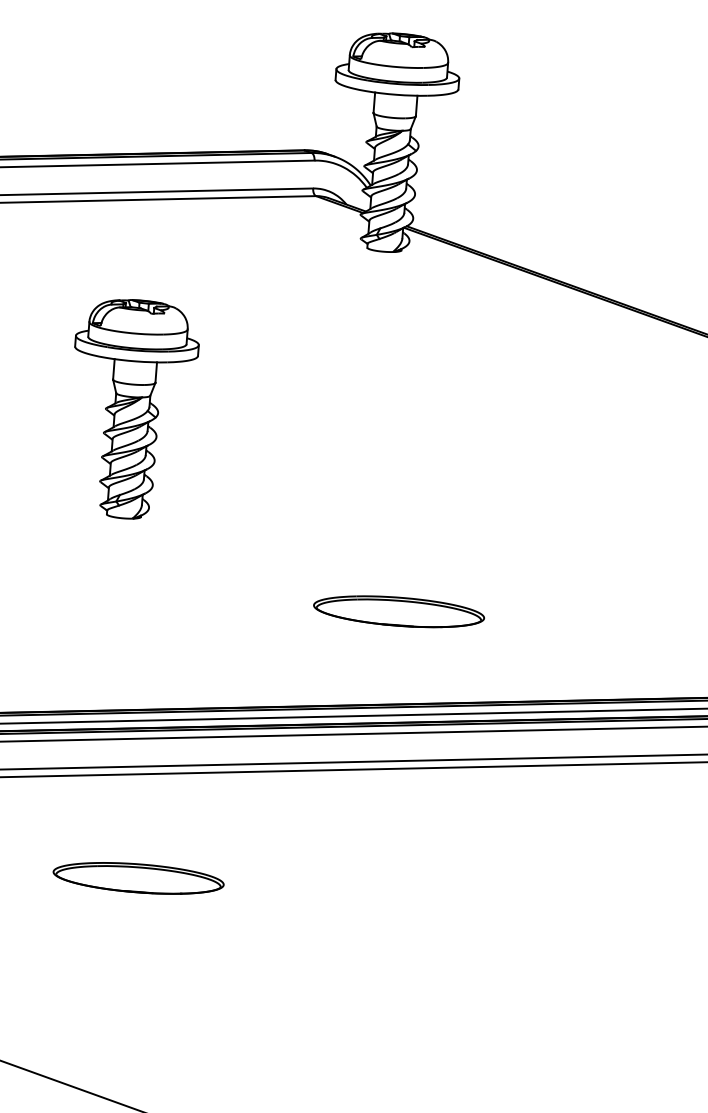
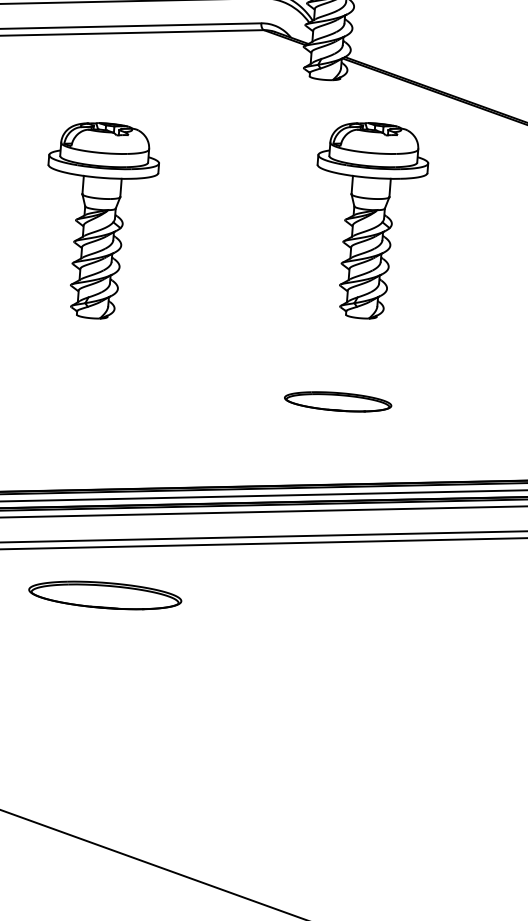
part: (437, 409) -> (372, 220), added
part: (398, 611) -> (337, 401), size x0.7
part: (138, 878) -> (105, 595), moved

